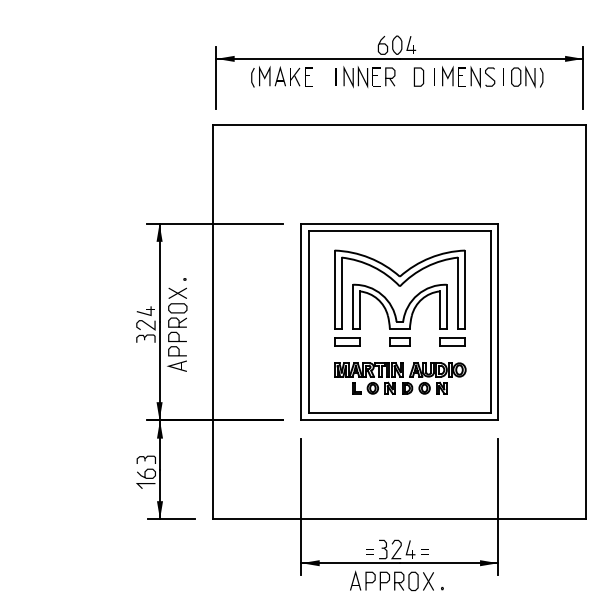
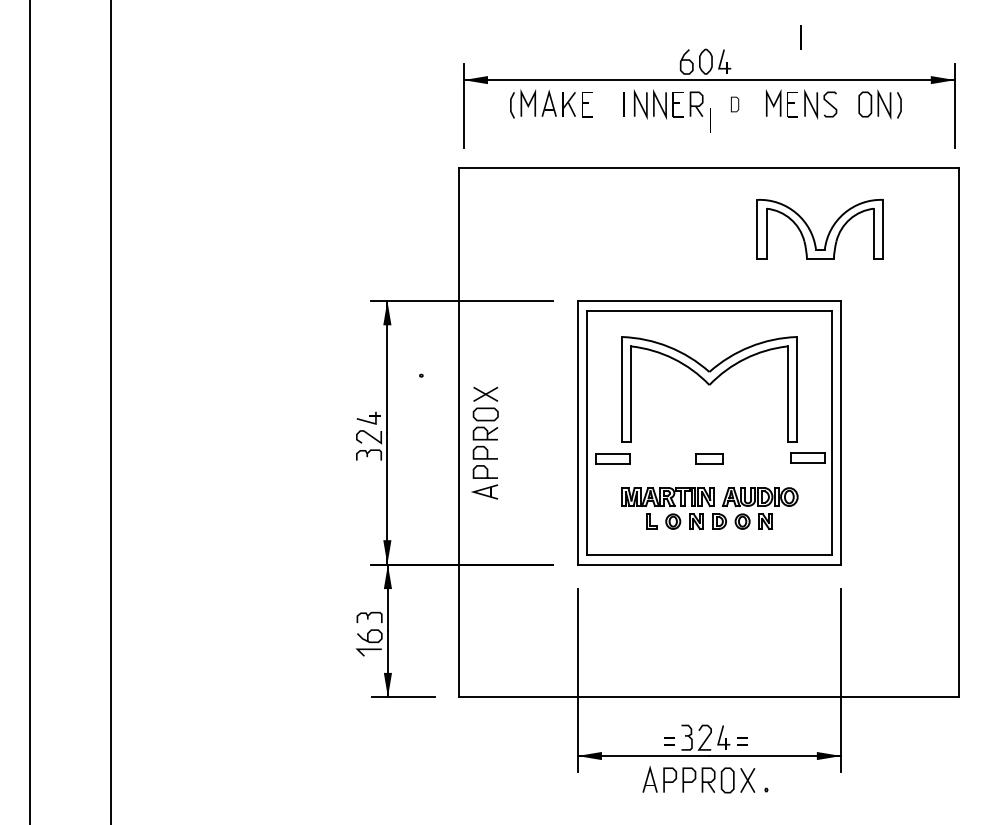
part: (418, 77) -> (734, 104), size x0.6
line: (434, 77) -> (710, 120), moved
line: (502, 77) -> (800, 37), moved
part: (393, 309) -> (812, 232), moved
part: (176, 329) -> (484, 442), moved
part: (346, 341) -> (612, 458), moved
part: (452, 341) -> (807, 457), moved

